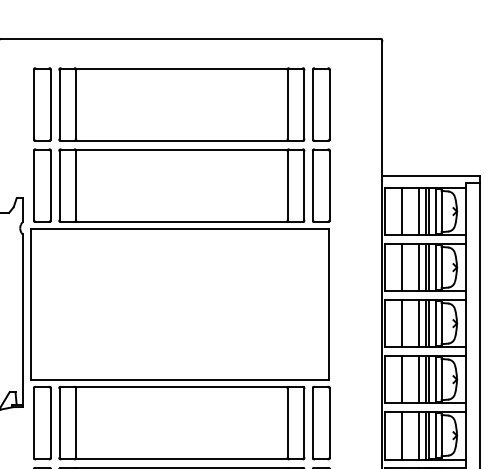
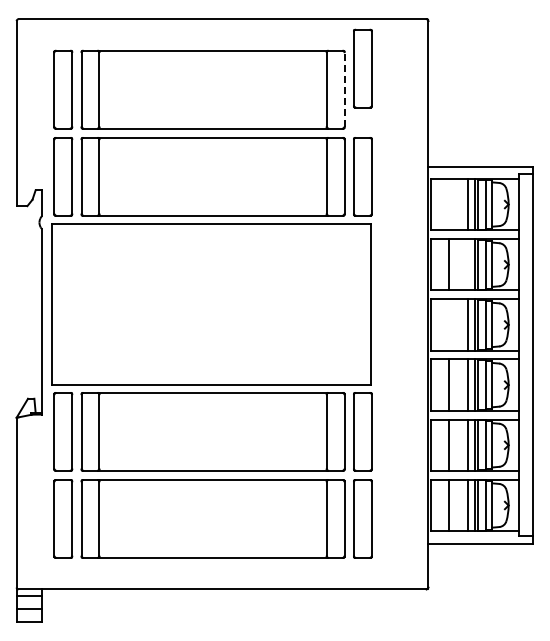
line: (304, 104) -> (344, 89), solid -> dashed
part: (320, 104) -> (362, 68), moved
line: (401, 211) -> (449, 204), removed
line: (419, 267) -> (468, 264), removed
line: (401, 323) -> (449, 324), removed

